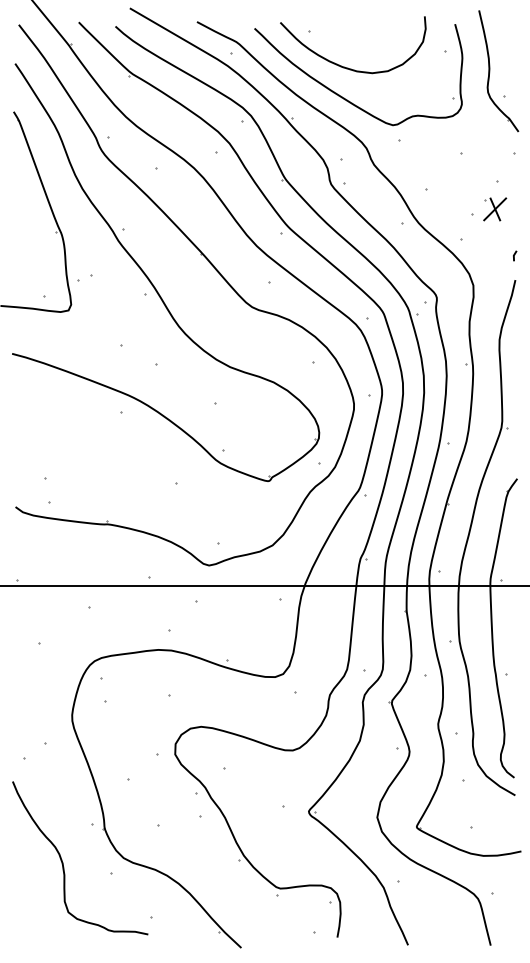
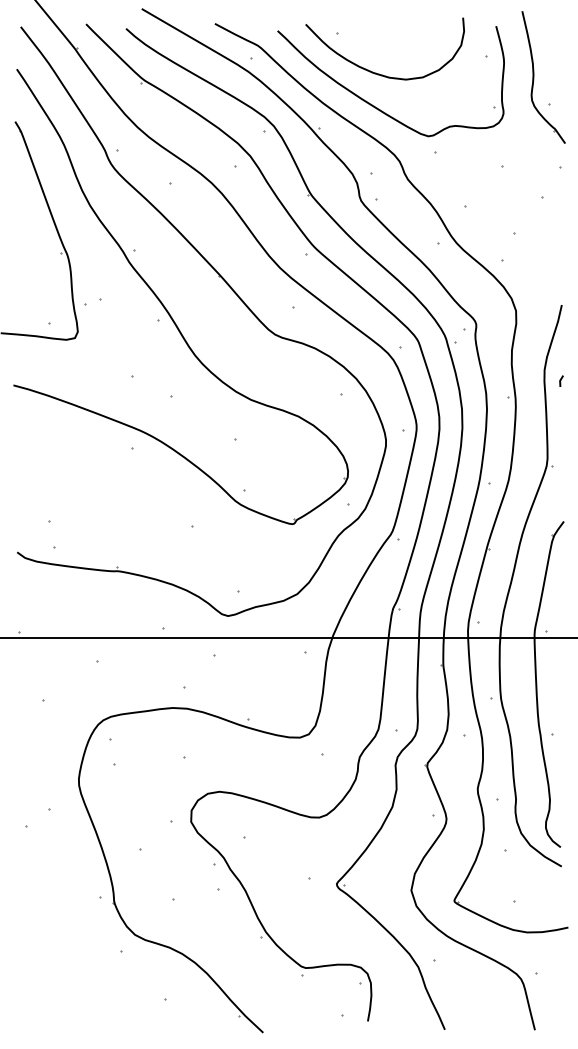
part: (495, 209) -> (540, 228), removed
line: (515, 254) -> (561, 379), moved
curve: (63, 862) -> (69, 939), removed

